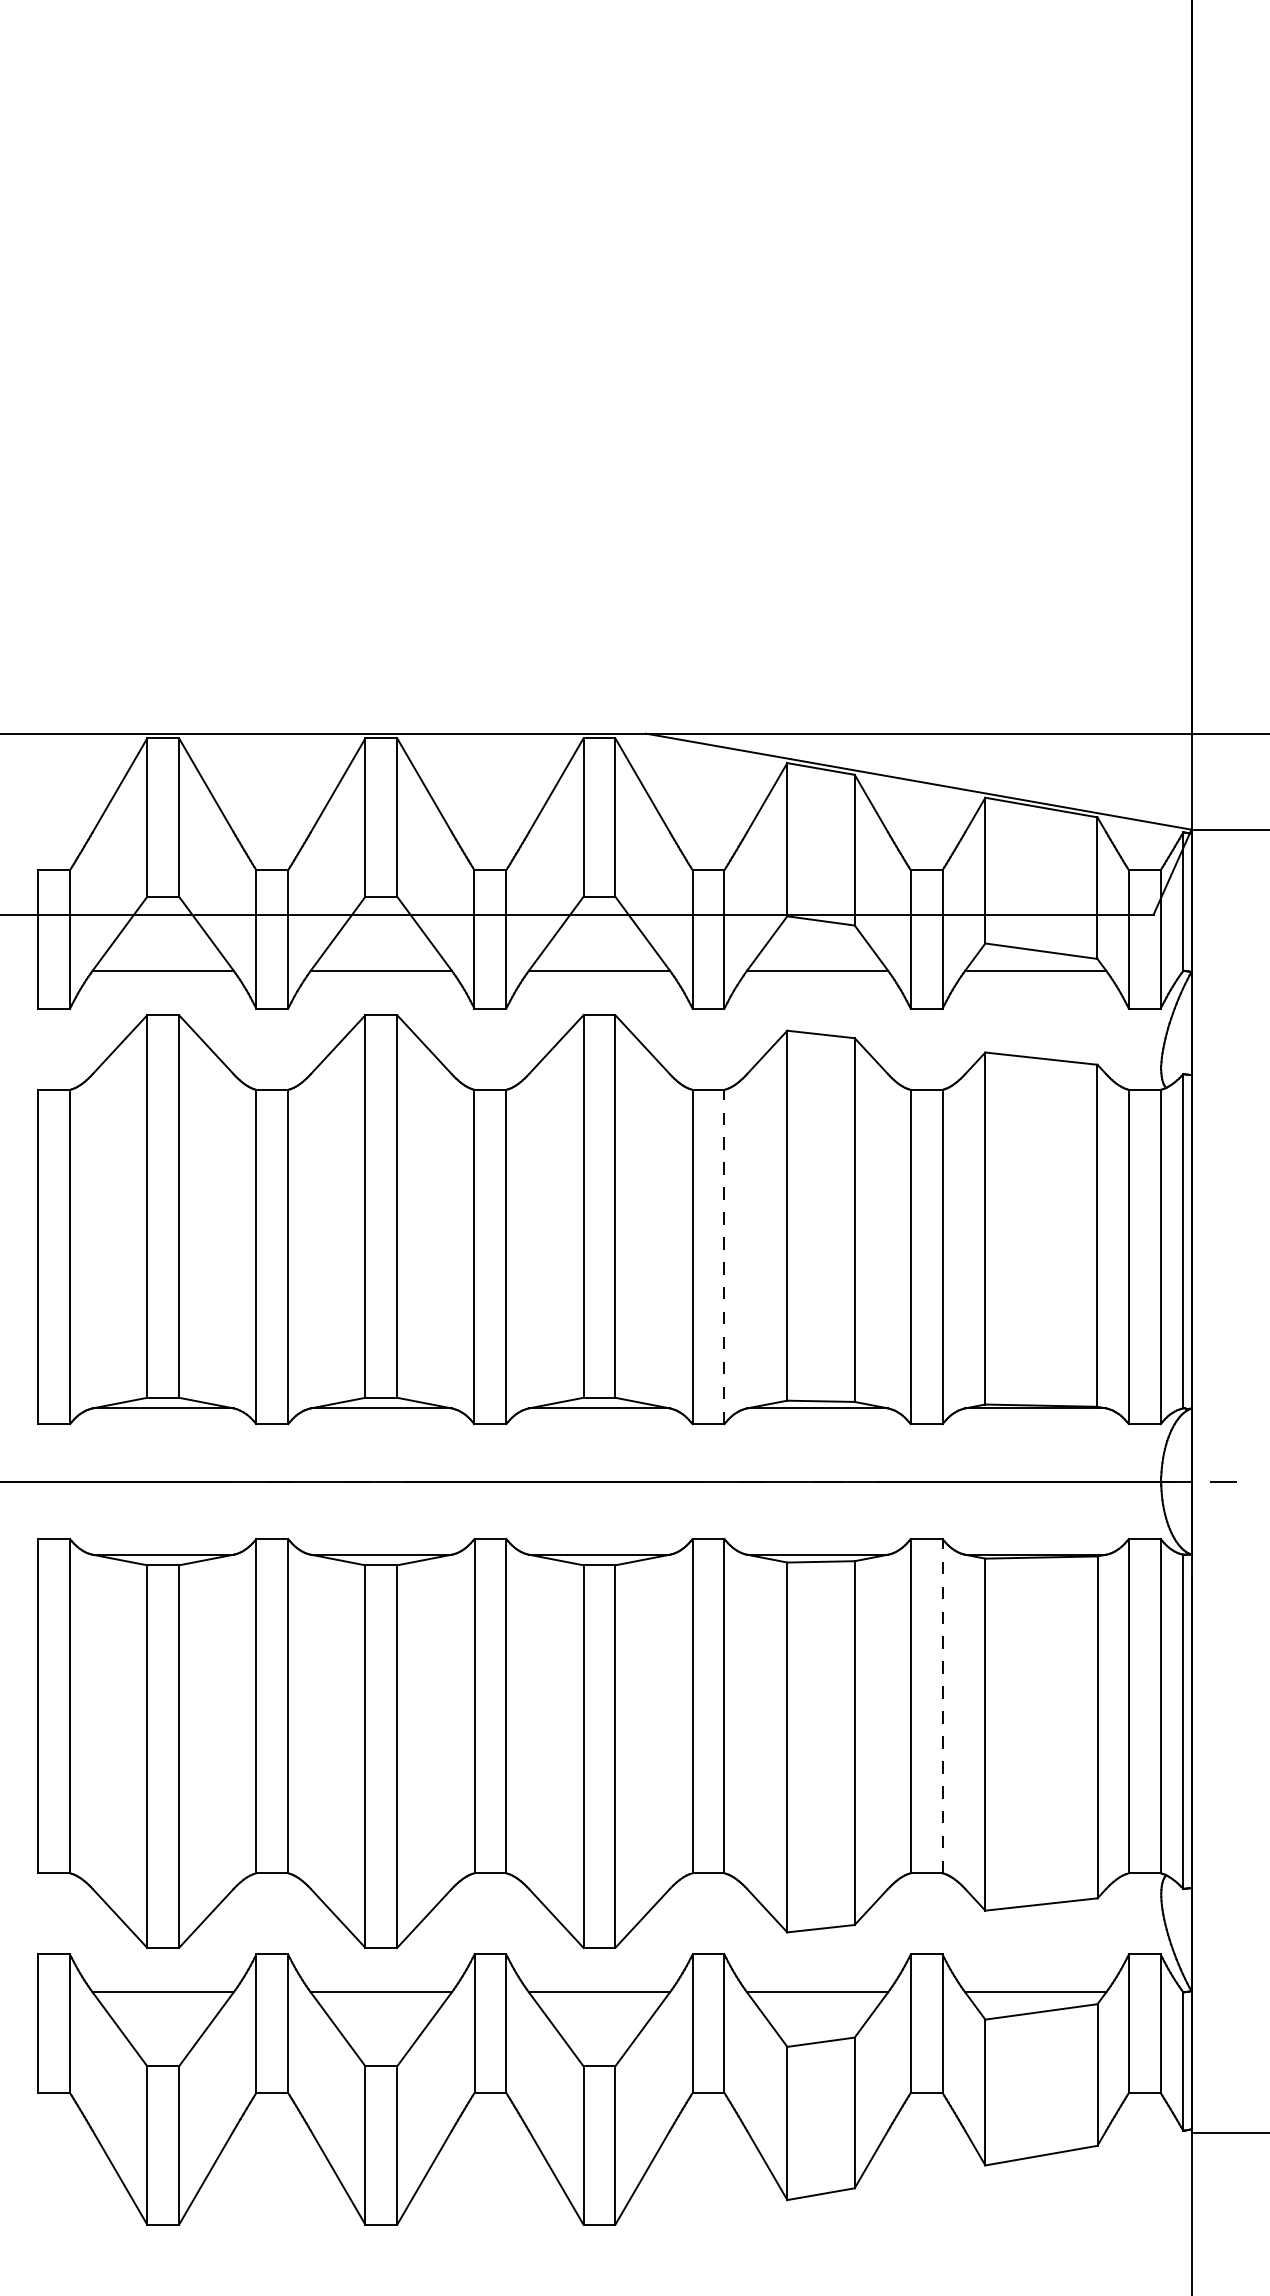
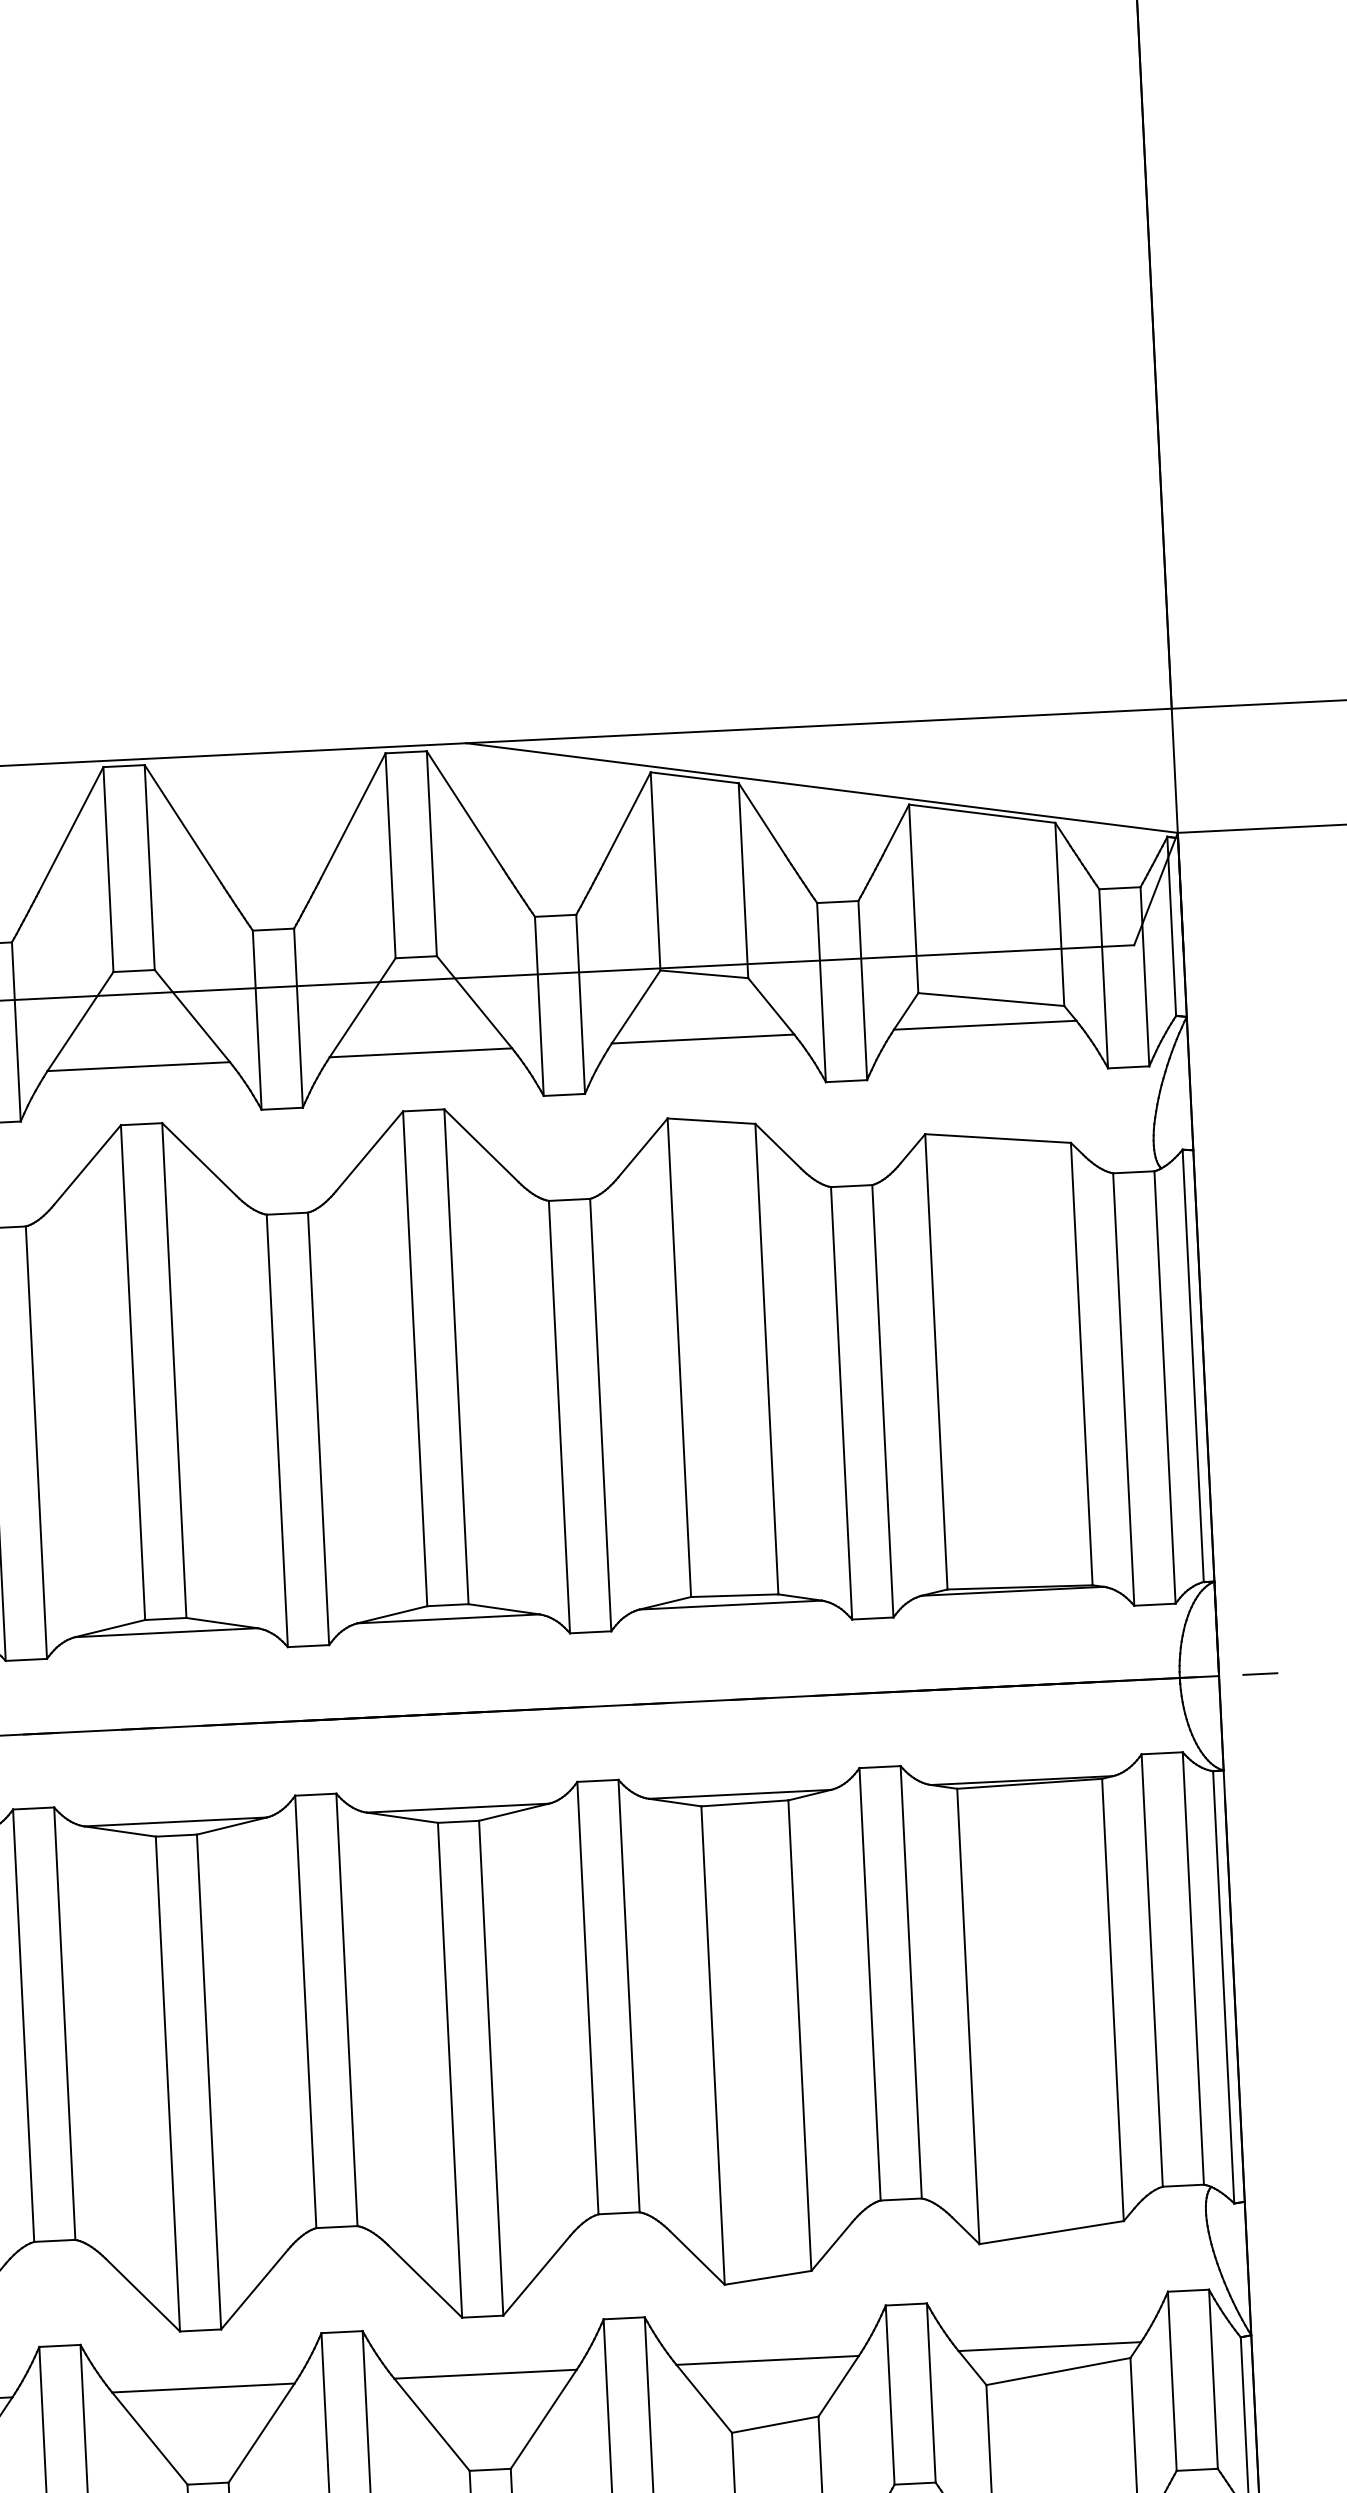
line: (724, 1256) -> (600, 1414), dashed -> solid
line: (942, 1705) -> (911, 1981), dashed -> solid

